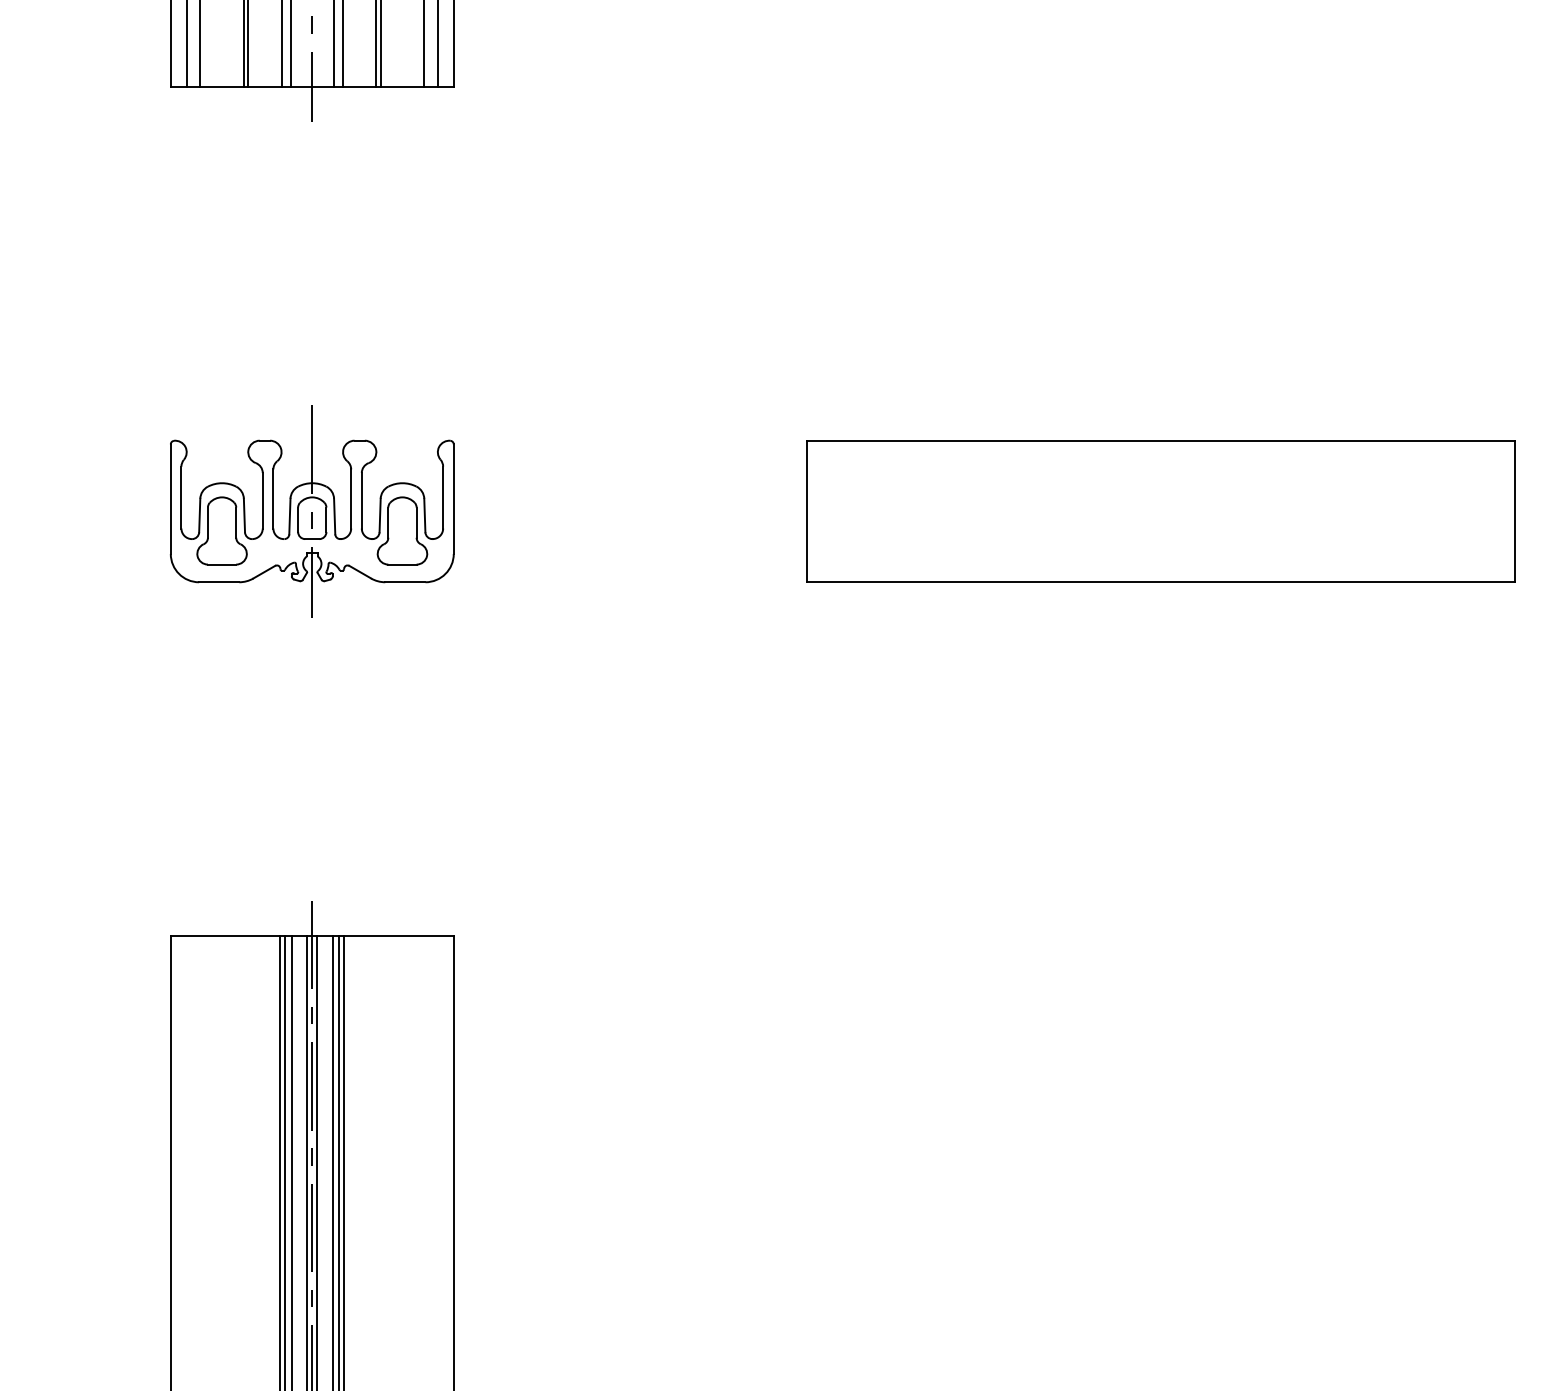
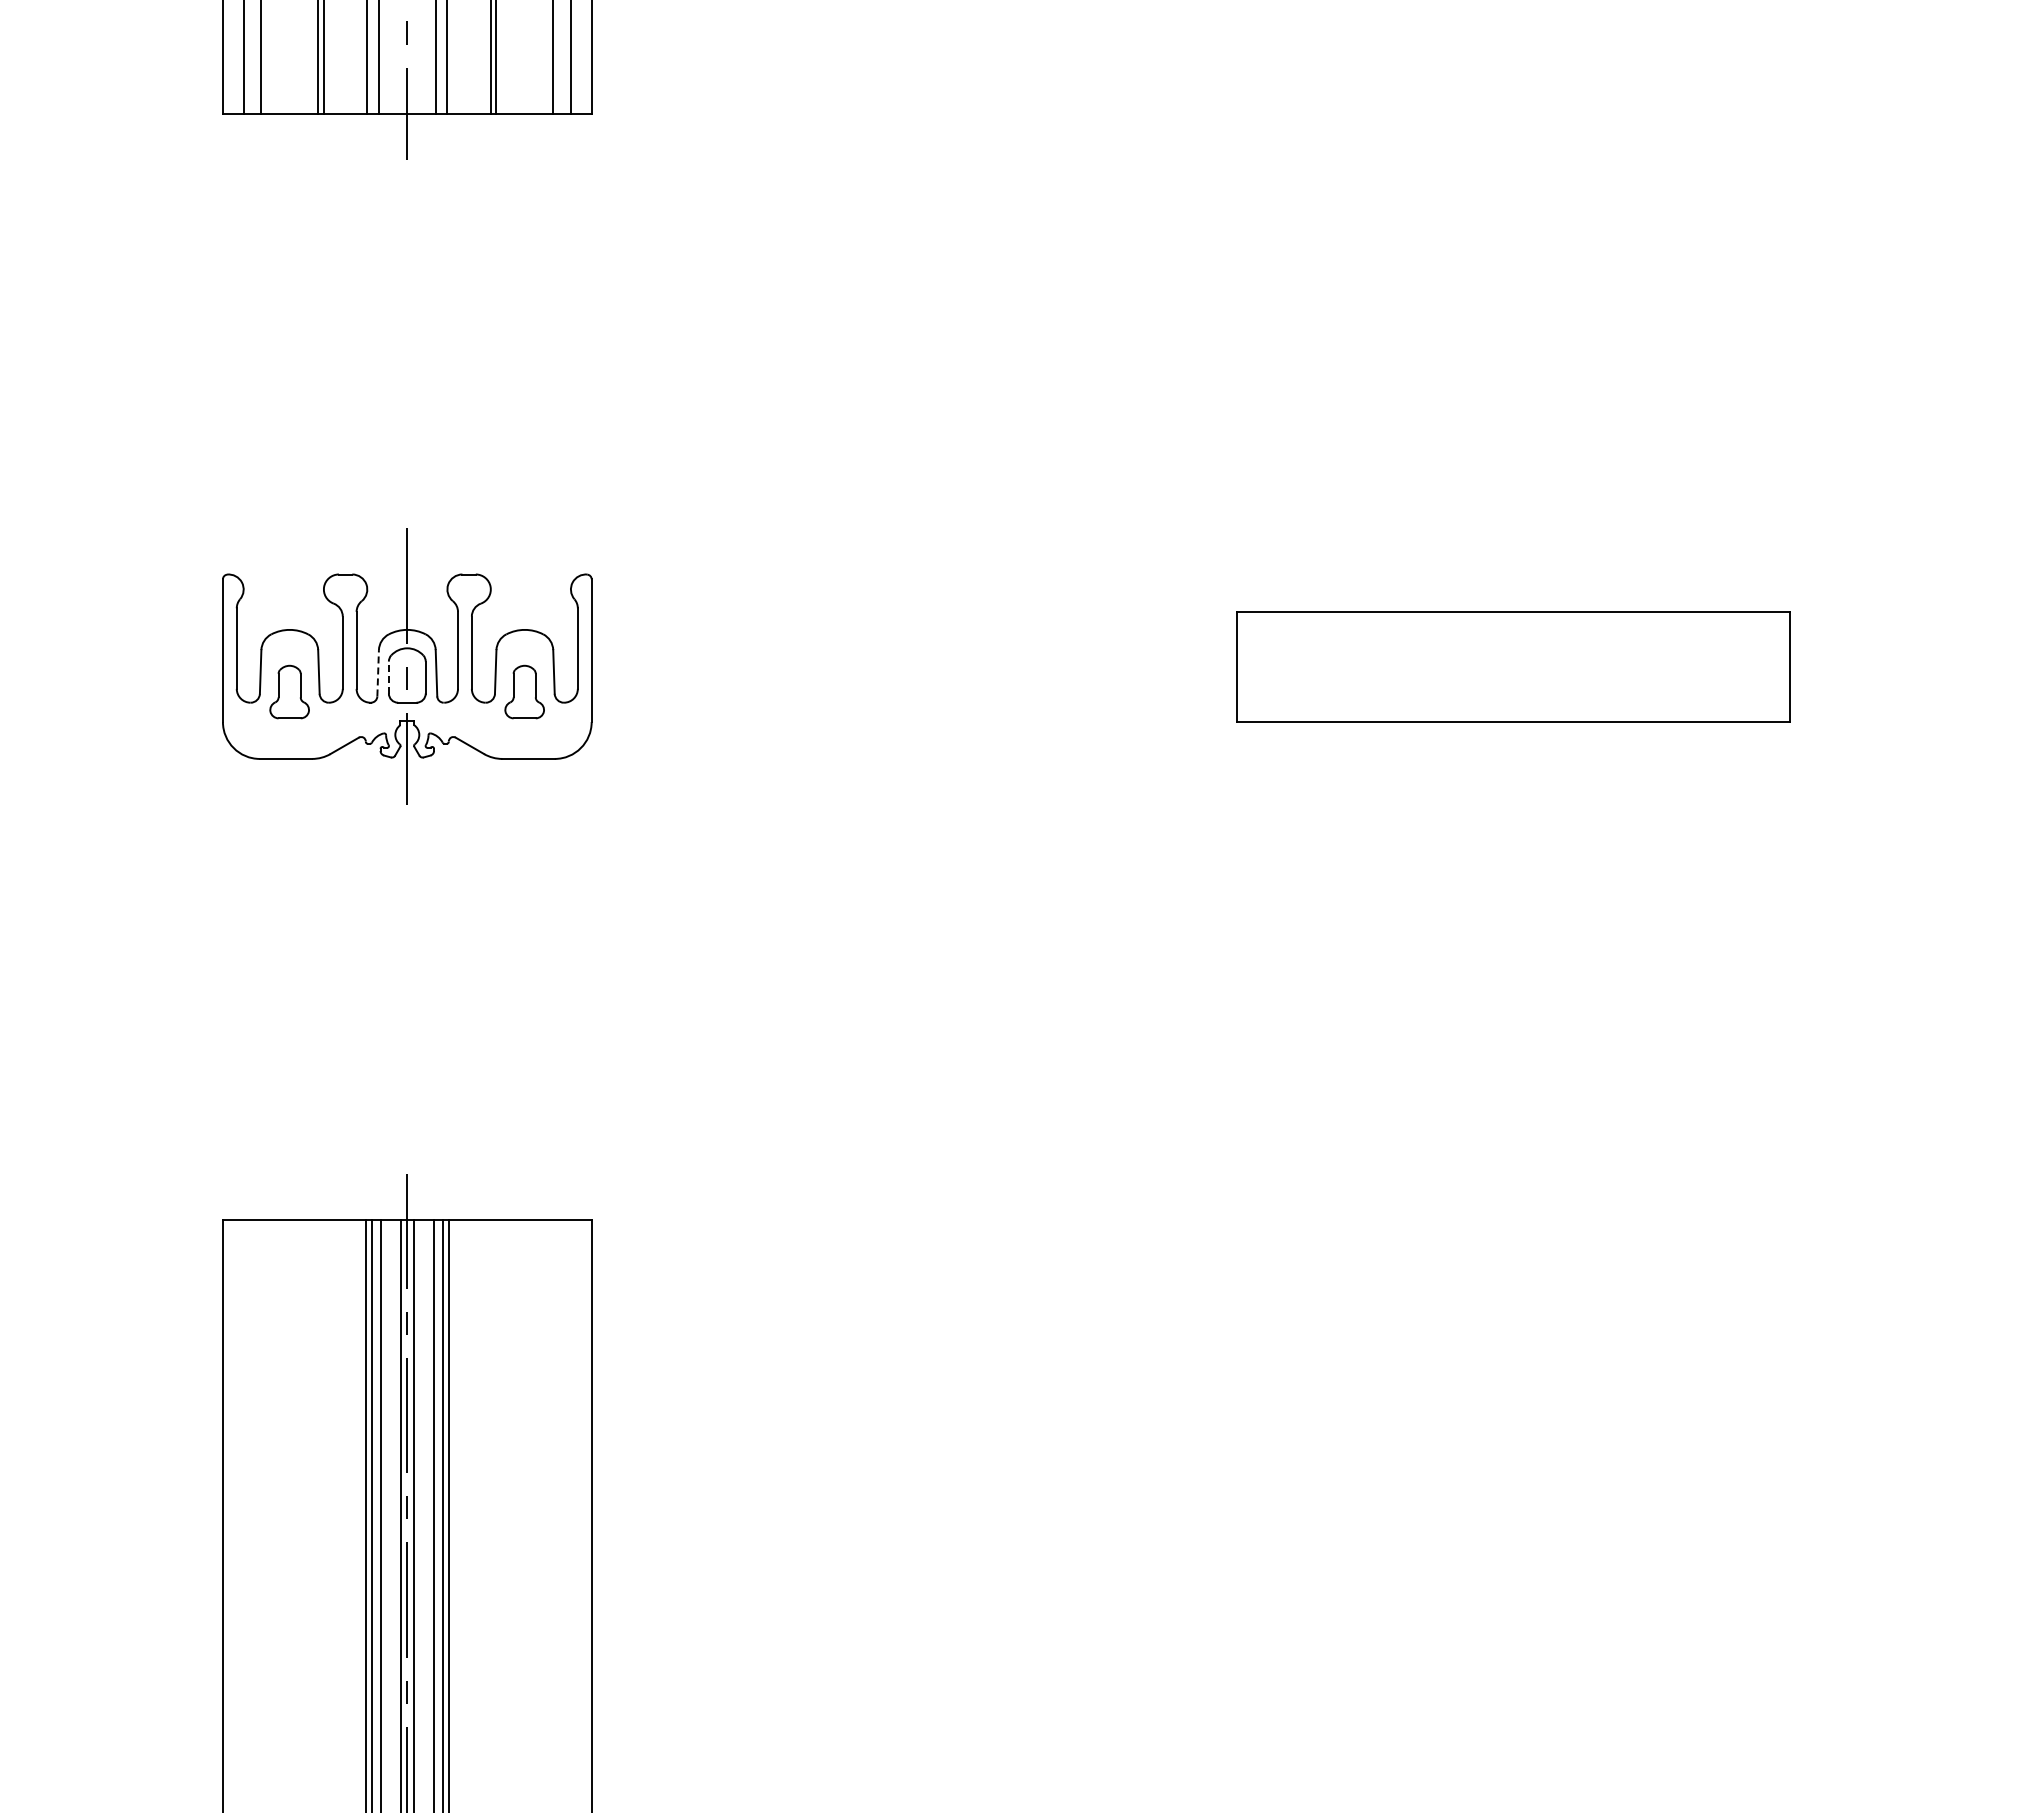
part: (1161, 511) -> (1513, 666), size x0.6
line: (290, 515) -> (378, 672), solid -> dashed
line: (297, 519) -> (388, 677), solid -> dashed
part: (221, 530) -> (289, 691), size x0.6
part: (402, 530) -> (524, 691), size x0.6

